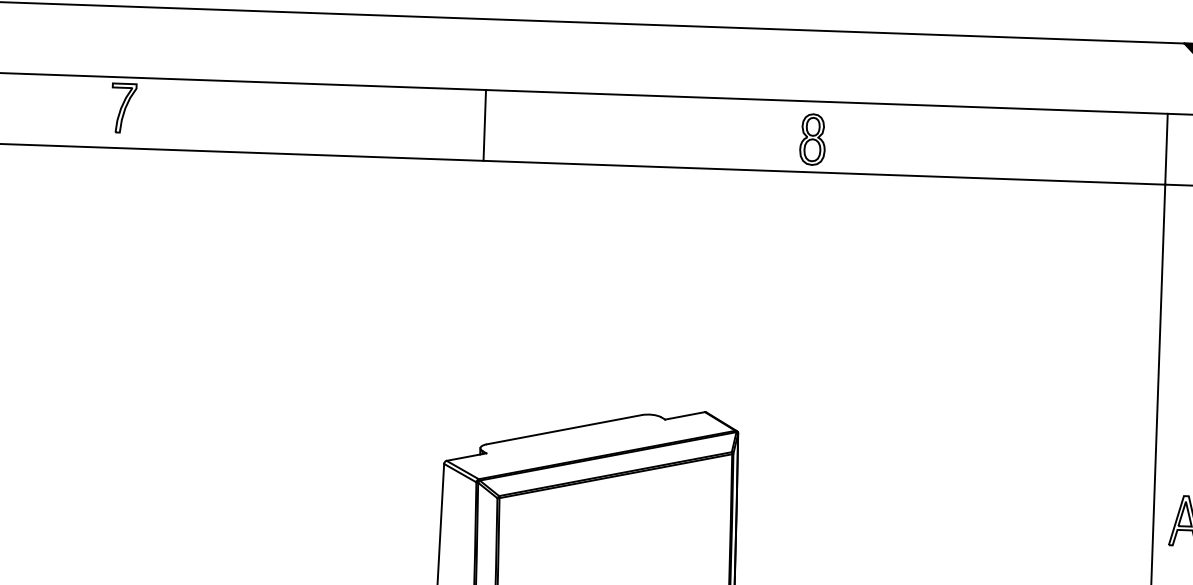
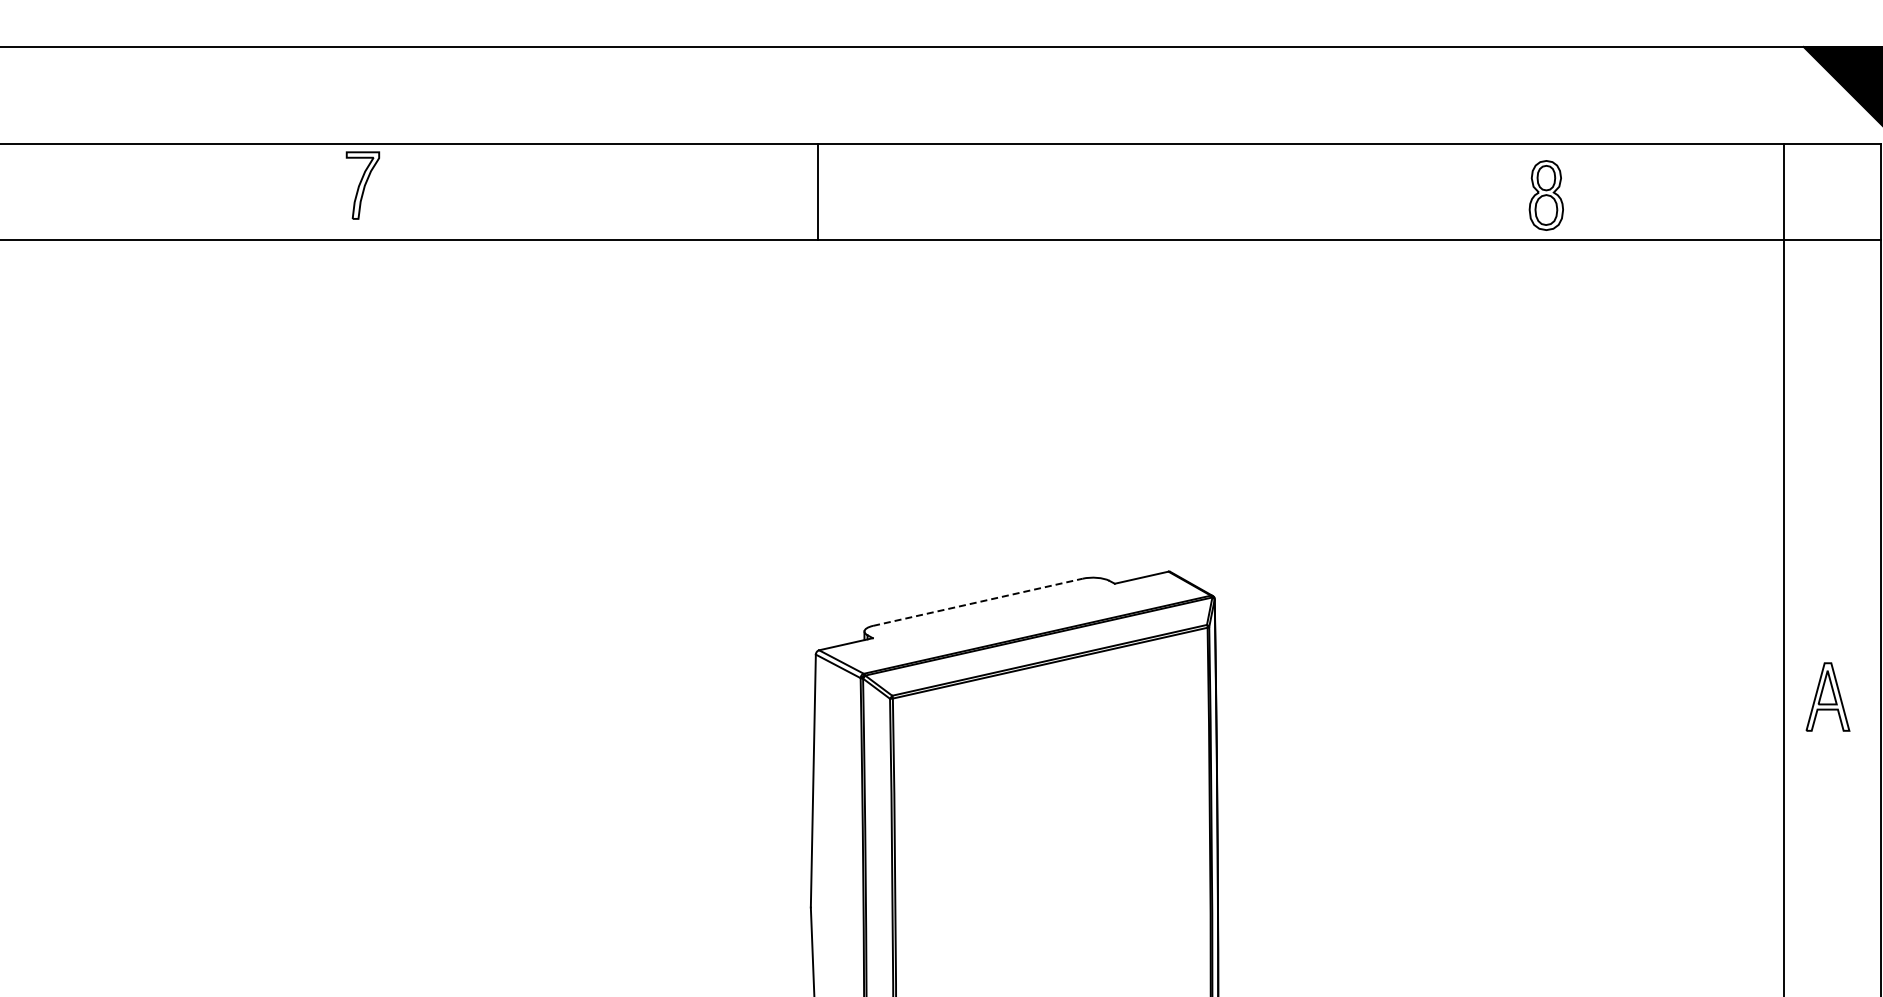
line: (485, 125) -> (818, 191), moved
part: (812, 139) -> (1545, 195), moved
line: (564, 429) -> (978, 602), solid -> dashed

